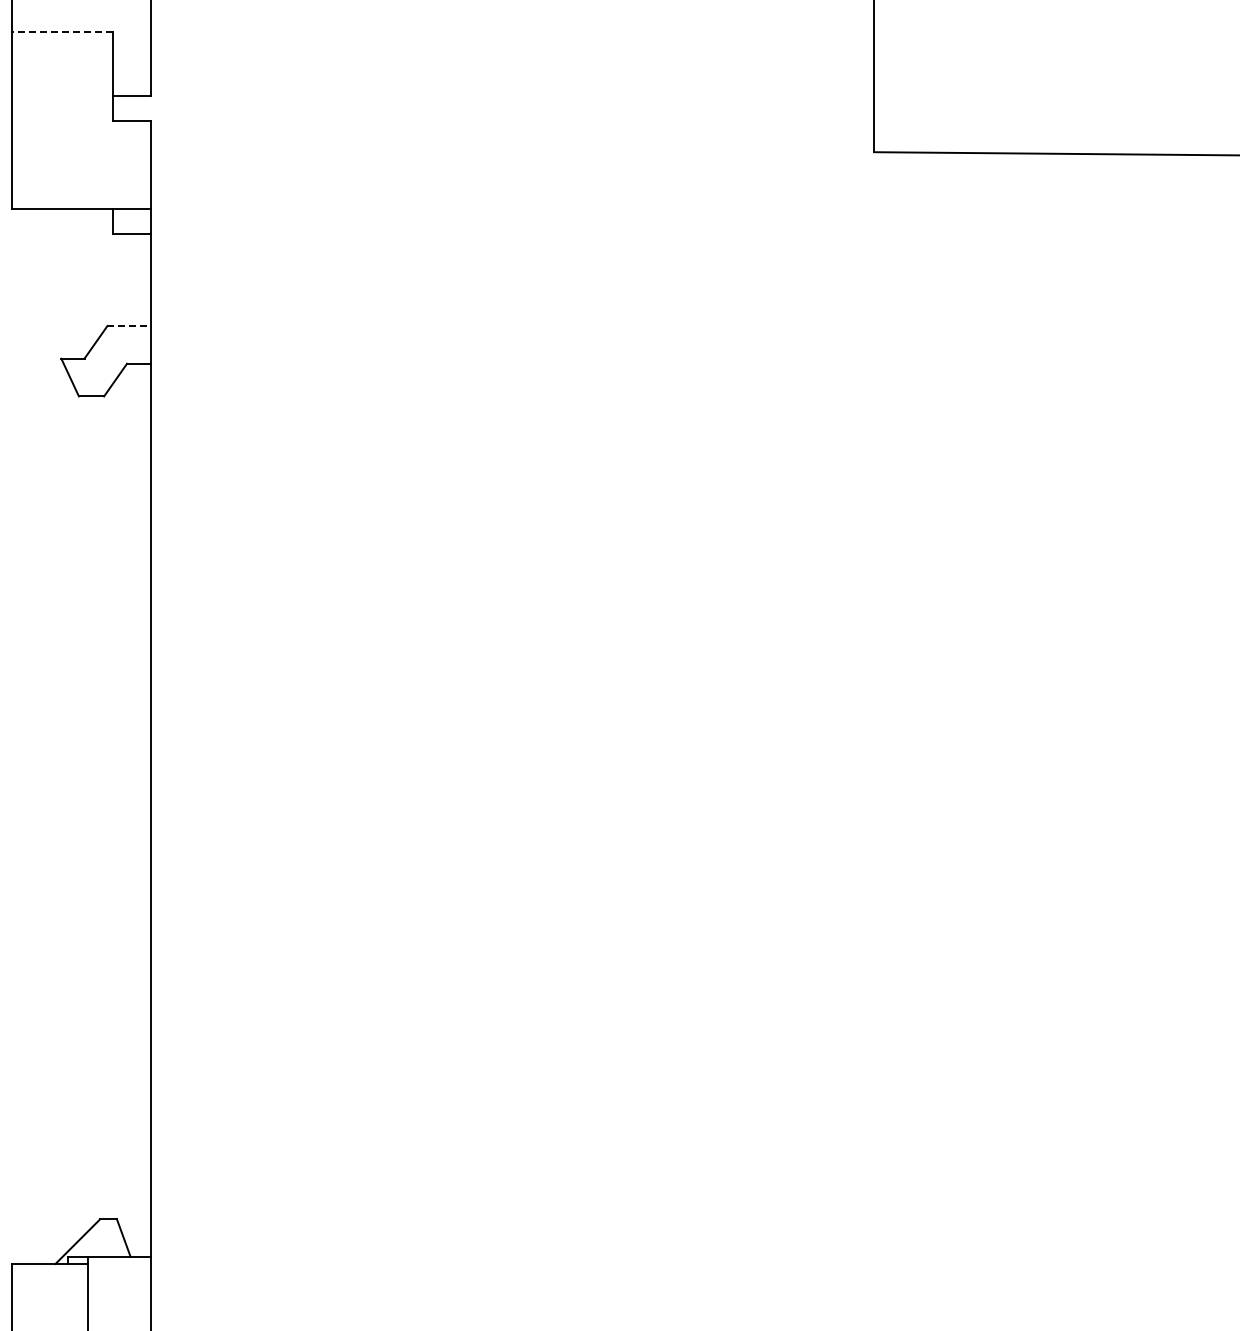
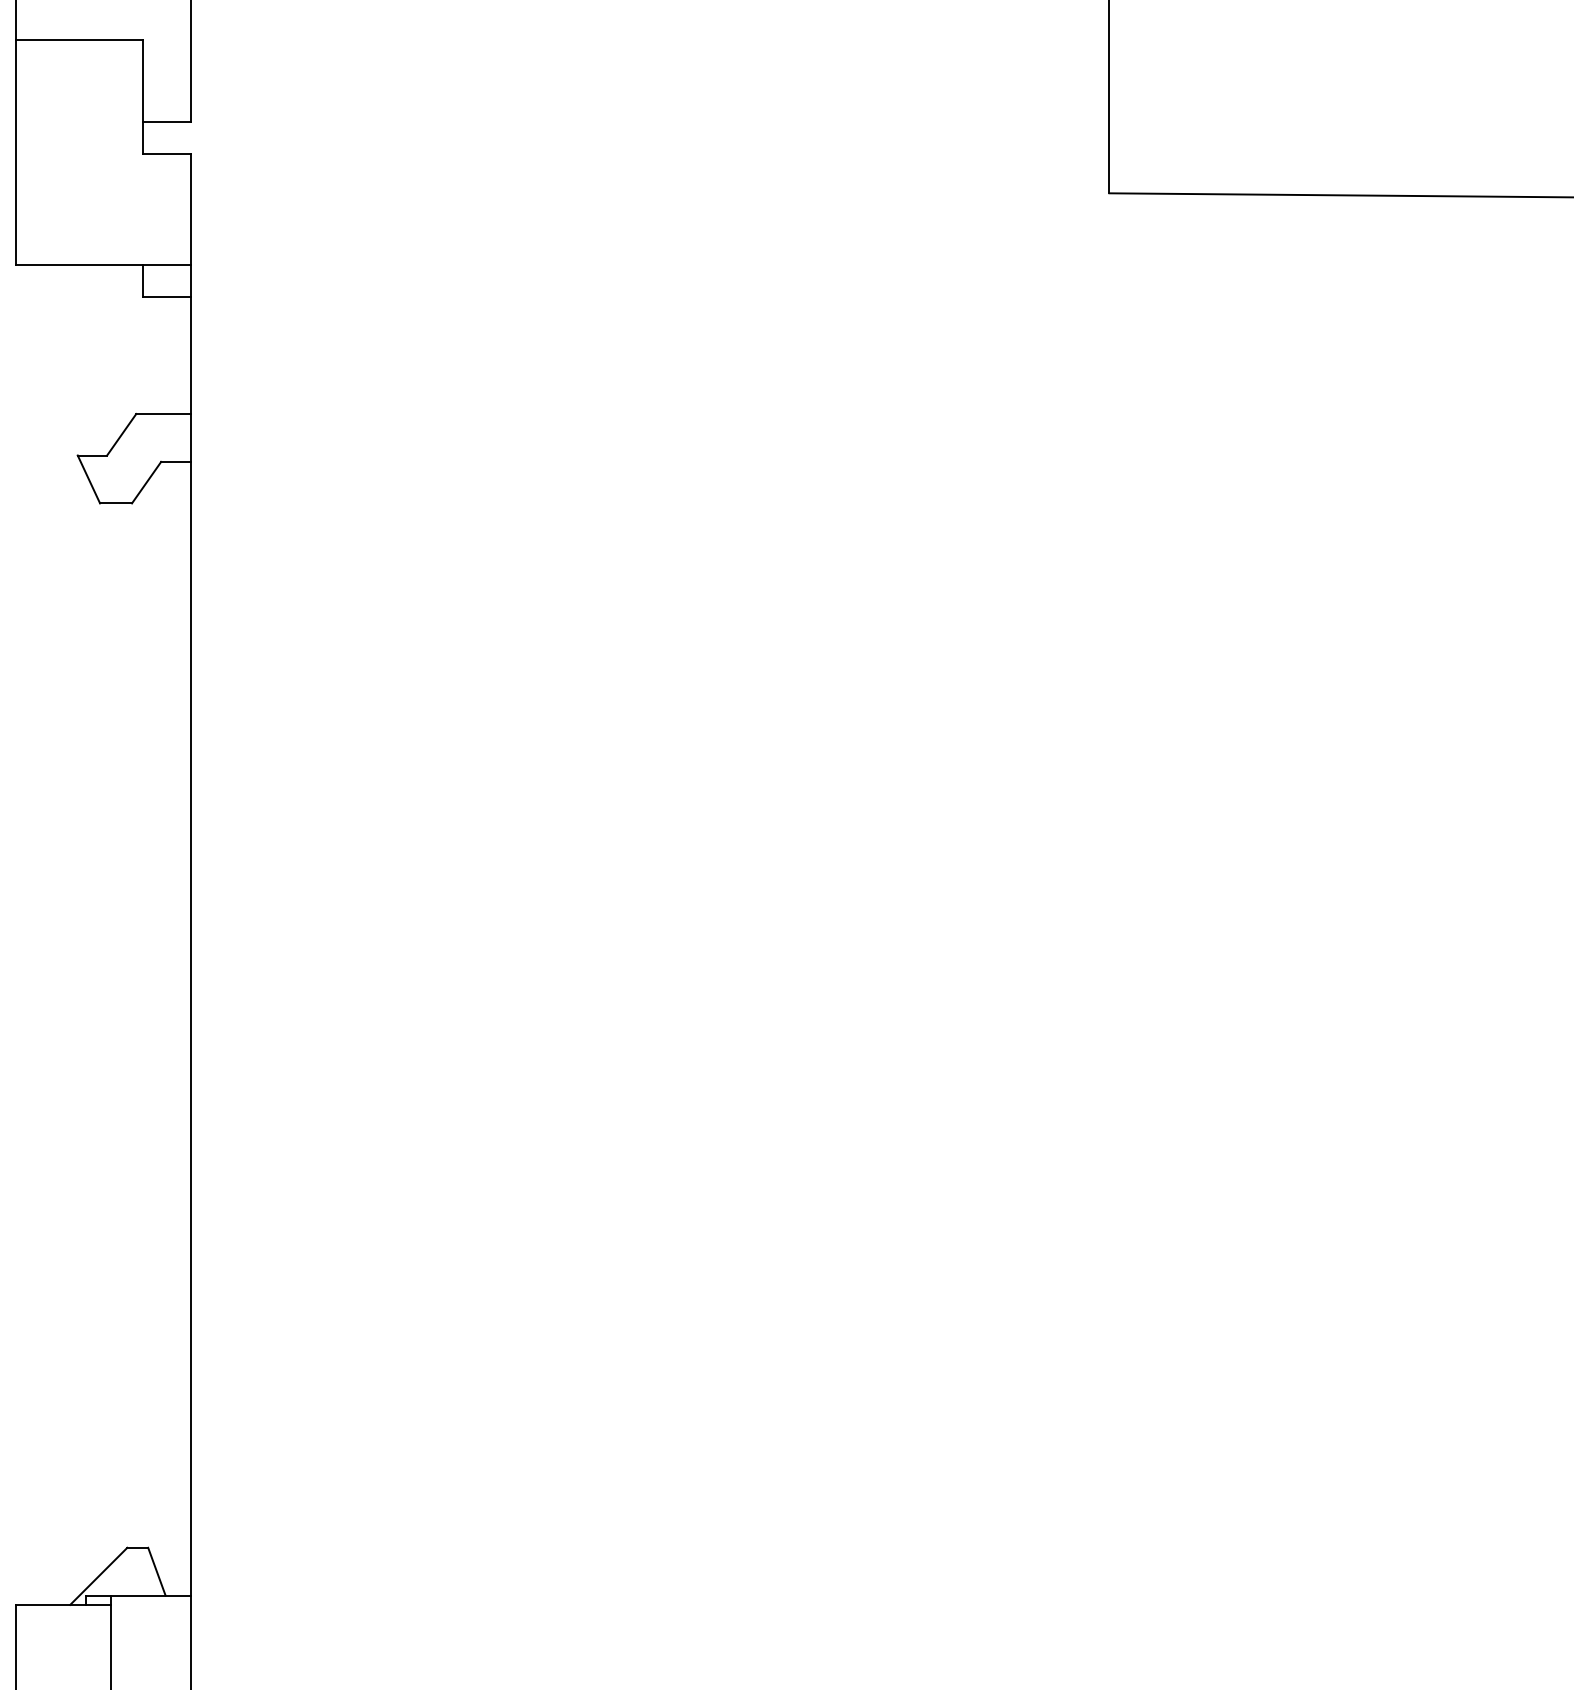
line: (62, 31) -> (79, 40), dashed -> solid
line: (129, 326) -> (164, 414), dashed -> solid

